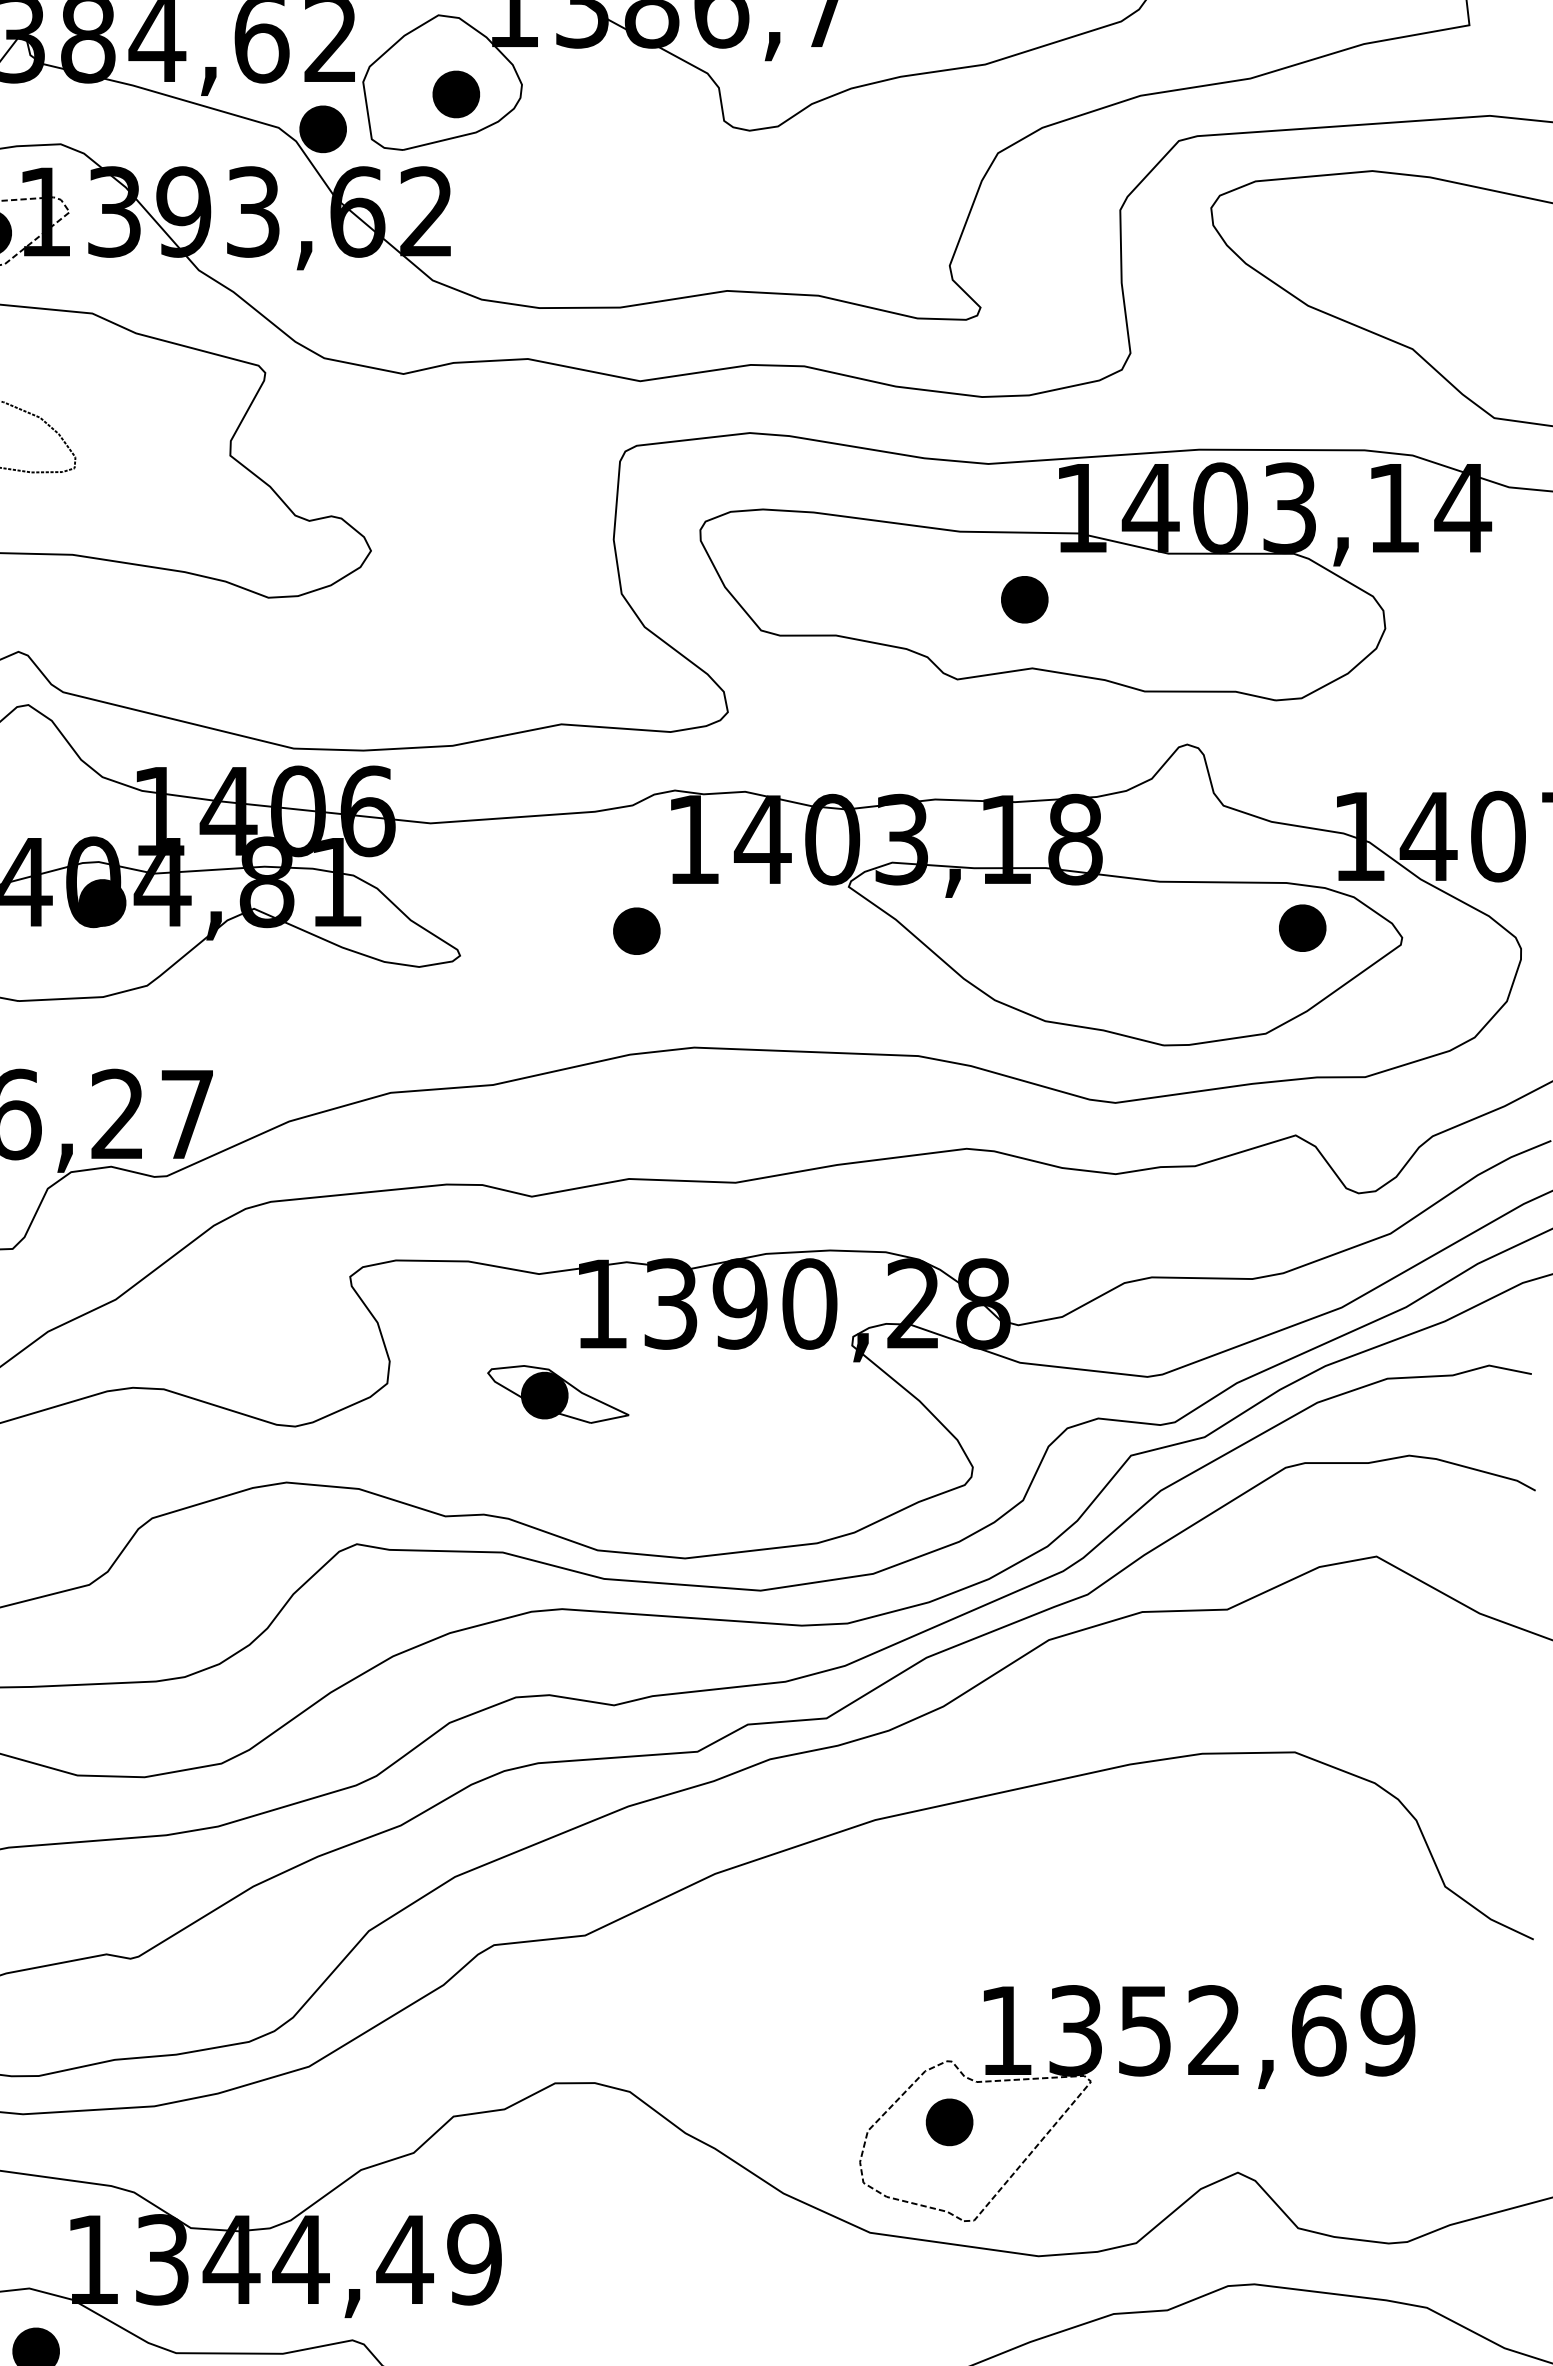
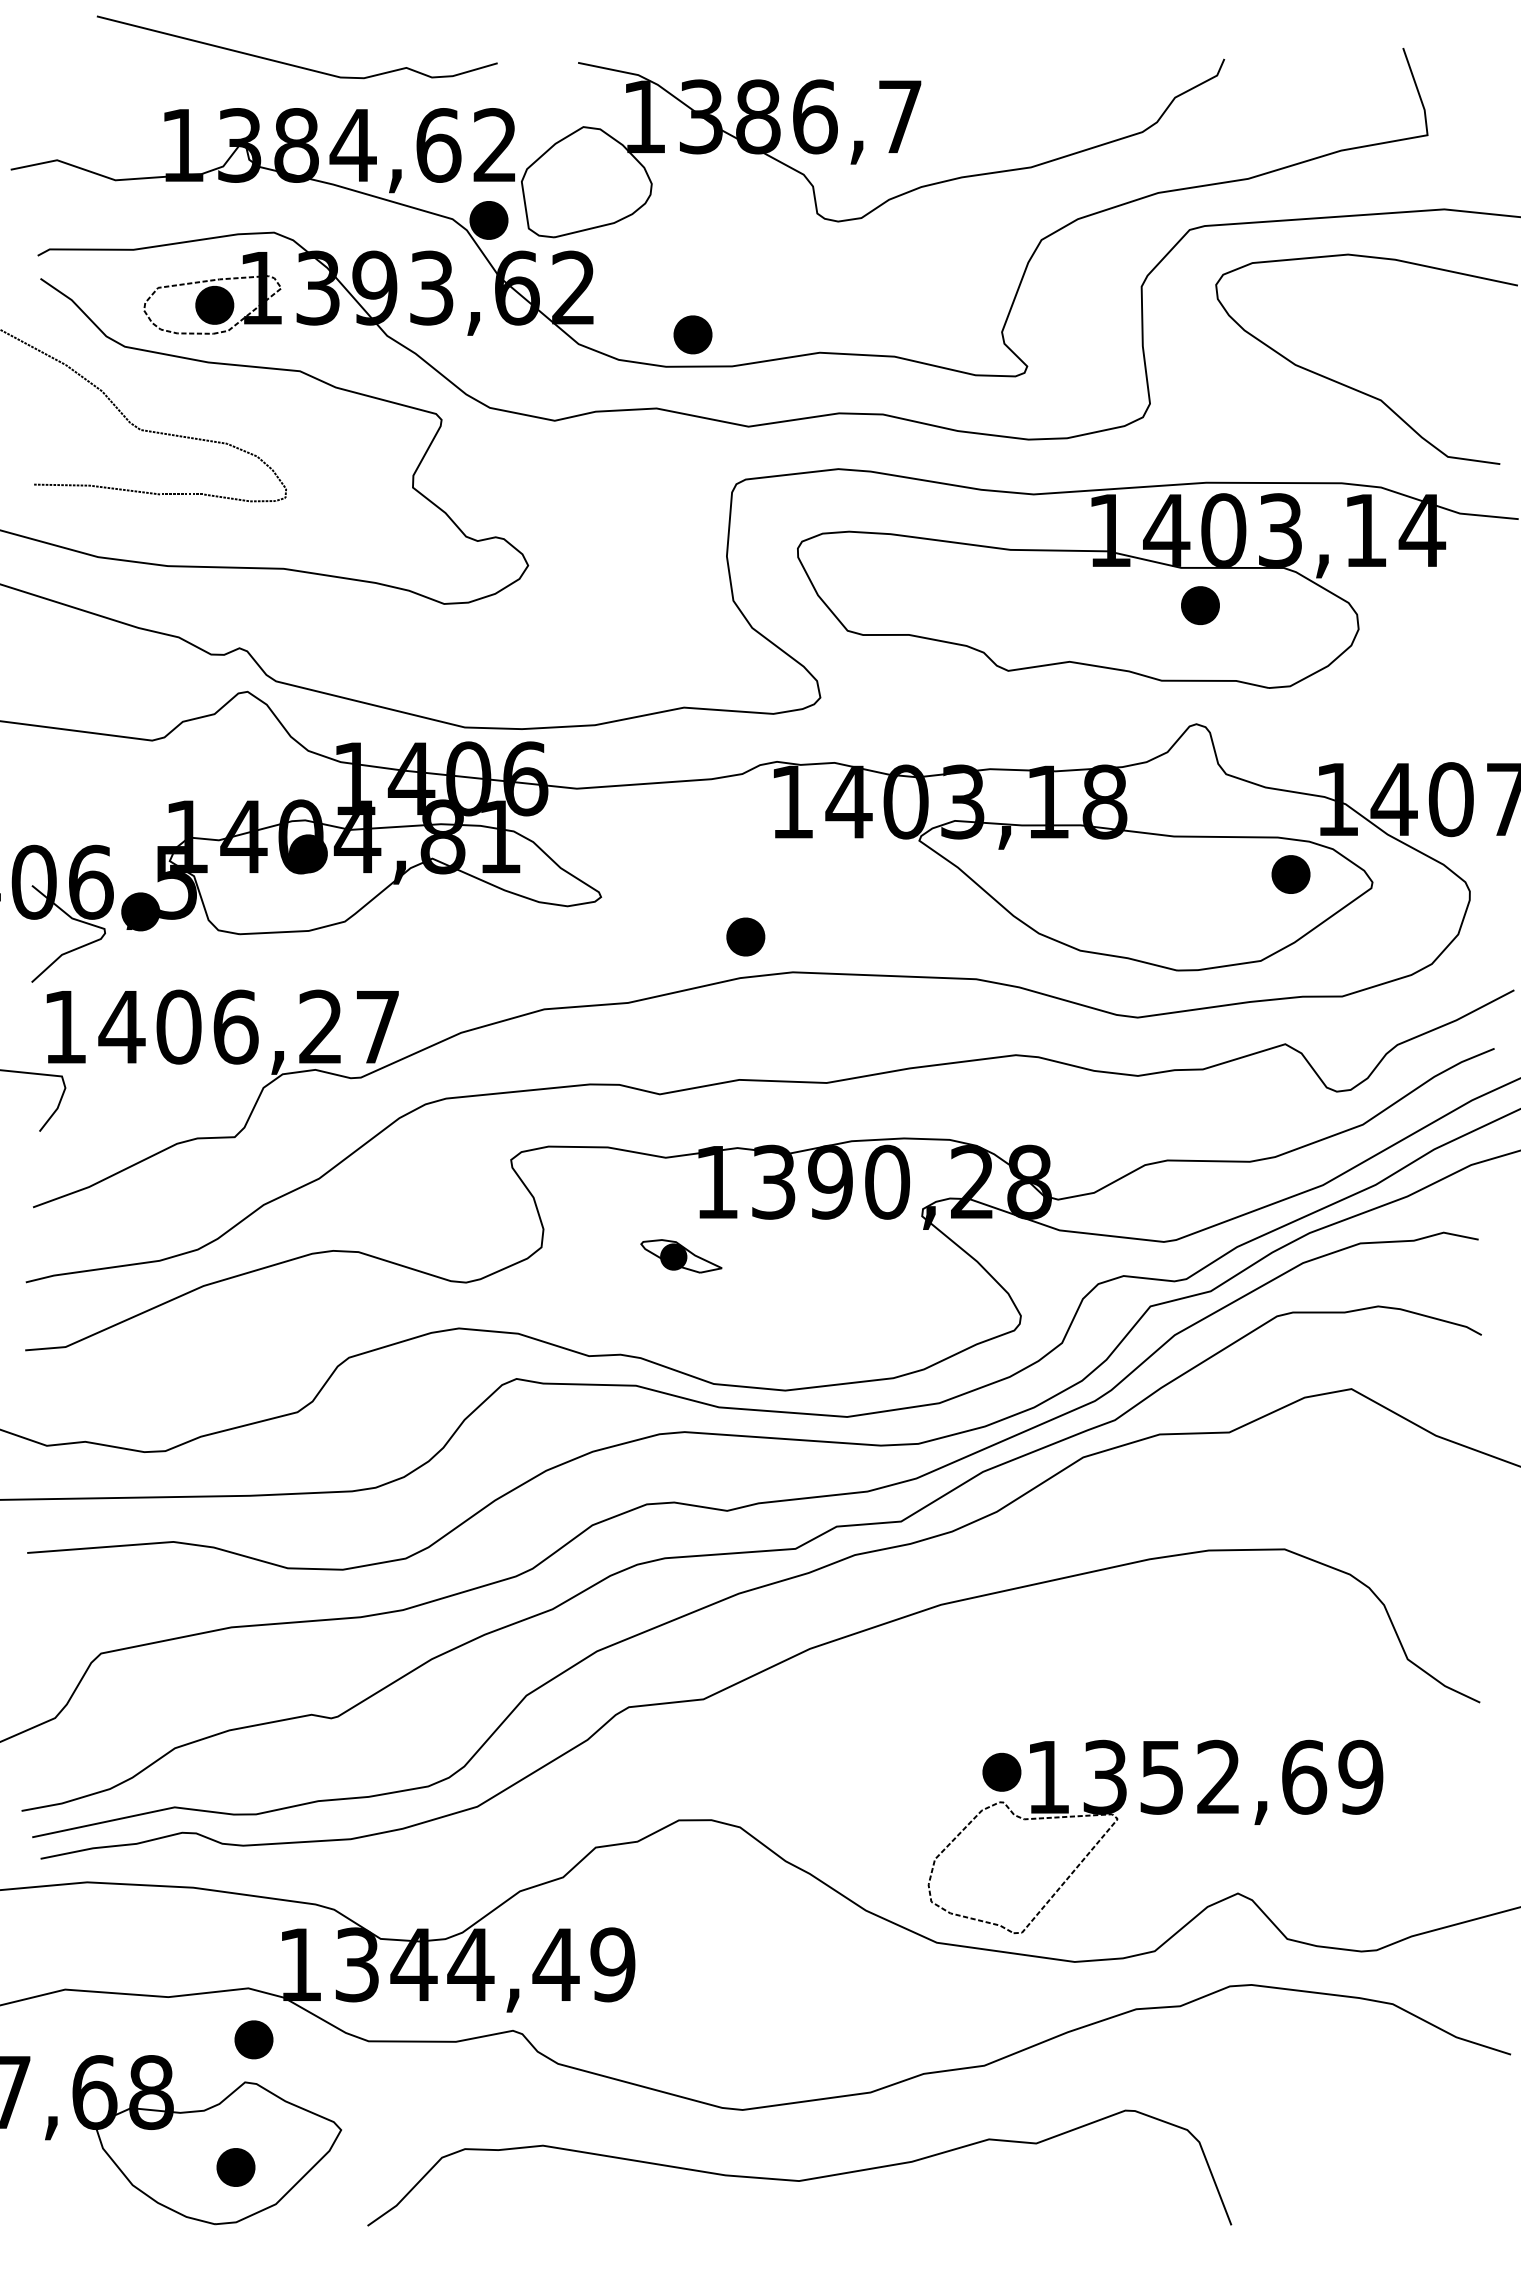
part: (455, 93) -> (692, 334), moved
part: (1024, 599) -> (1200, 605), moved
part: (636, 930) -> (745, 936), moved
part: (558, 1394) -> (681, 1256), size x0.7
part: (949, 2121) -> (1001, 1771), moved

